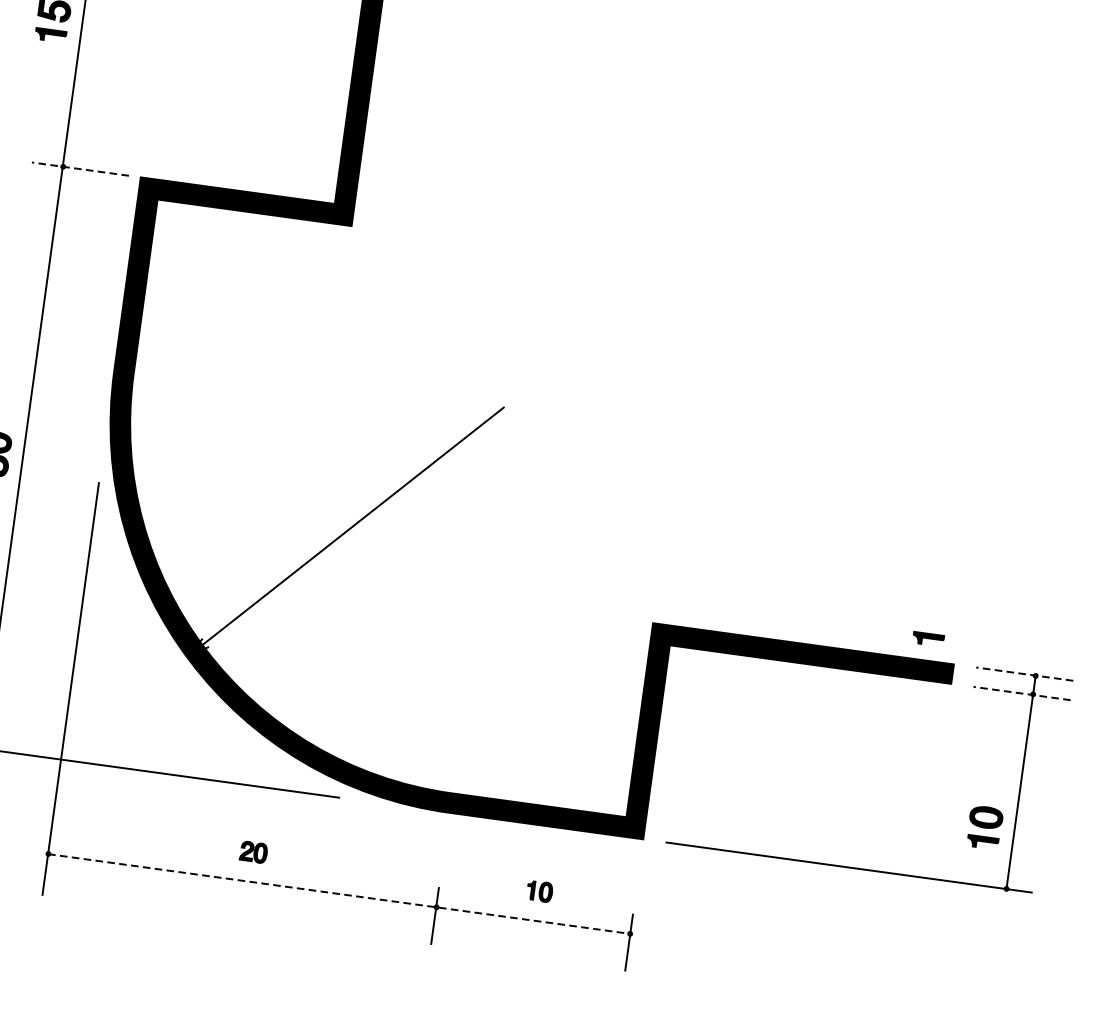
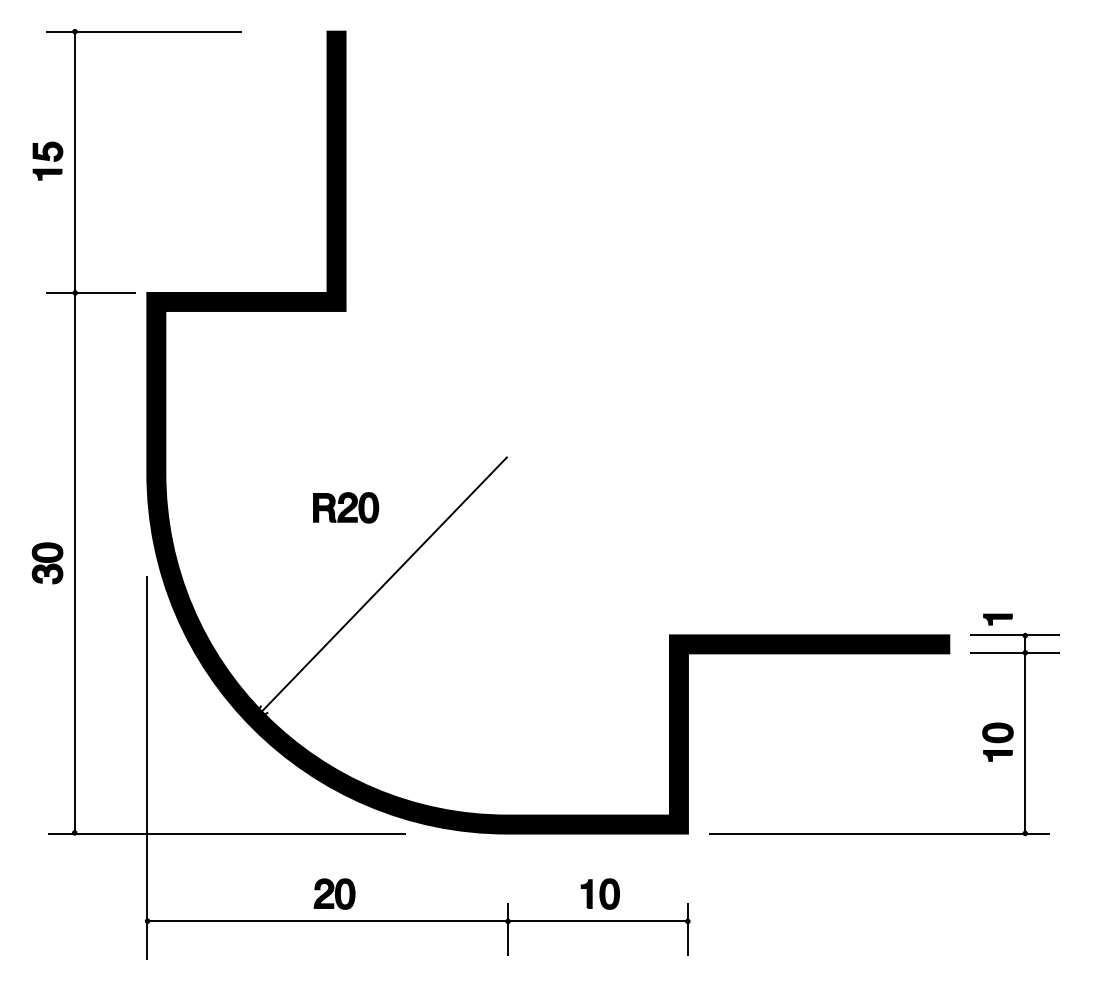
line: (79, 168) -> (90, 292), dashed -> solid
part: (323, 437) -> (346, 507), added
part: (927, 639) -> (997, 619), moved
line: (1024, 674) -> (1014, 635), dashed -> solid
line: (1021, 693) -> (1014, 653), dashed -> solid
part: (984, 826) -> (997, 741), moved
part: (253, 851) -> (334, 893), size x1.67
part: (539, 890) -> (599, 893), size x1.67
line: (339, 894) -> (417, 921), dashed -> solid

